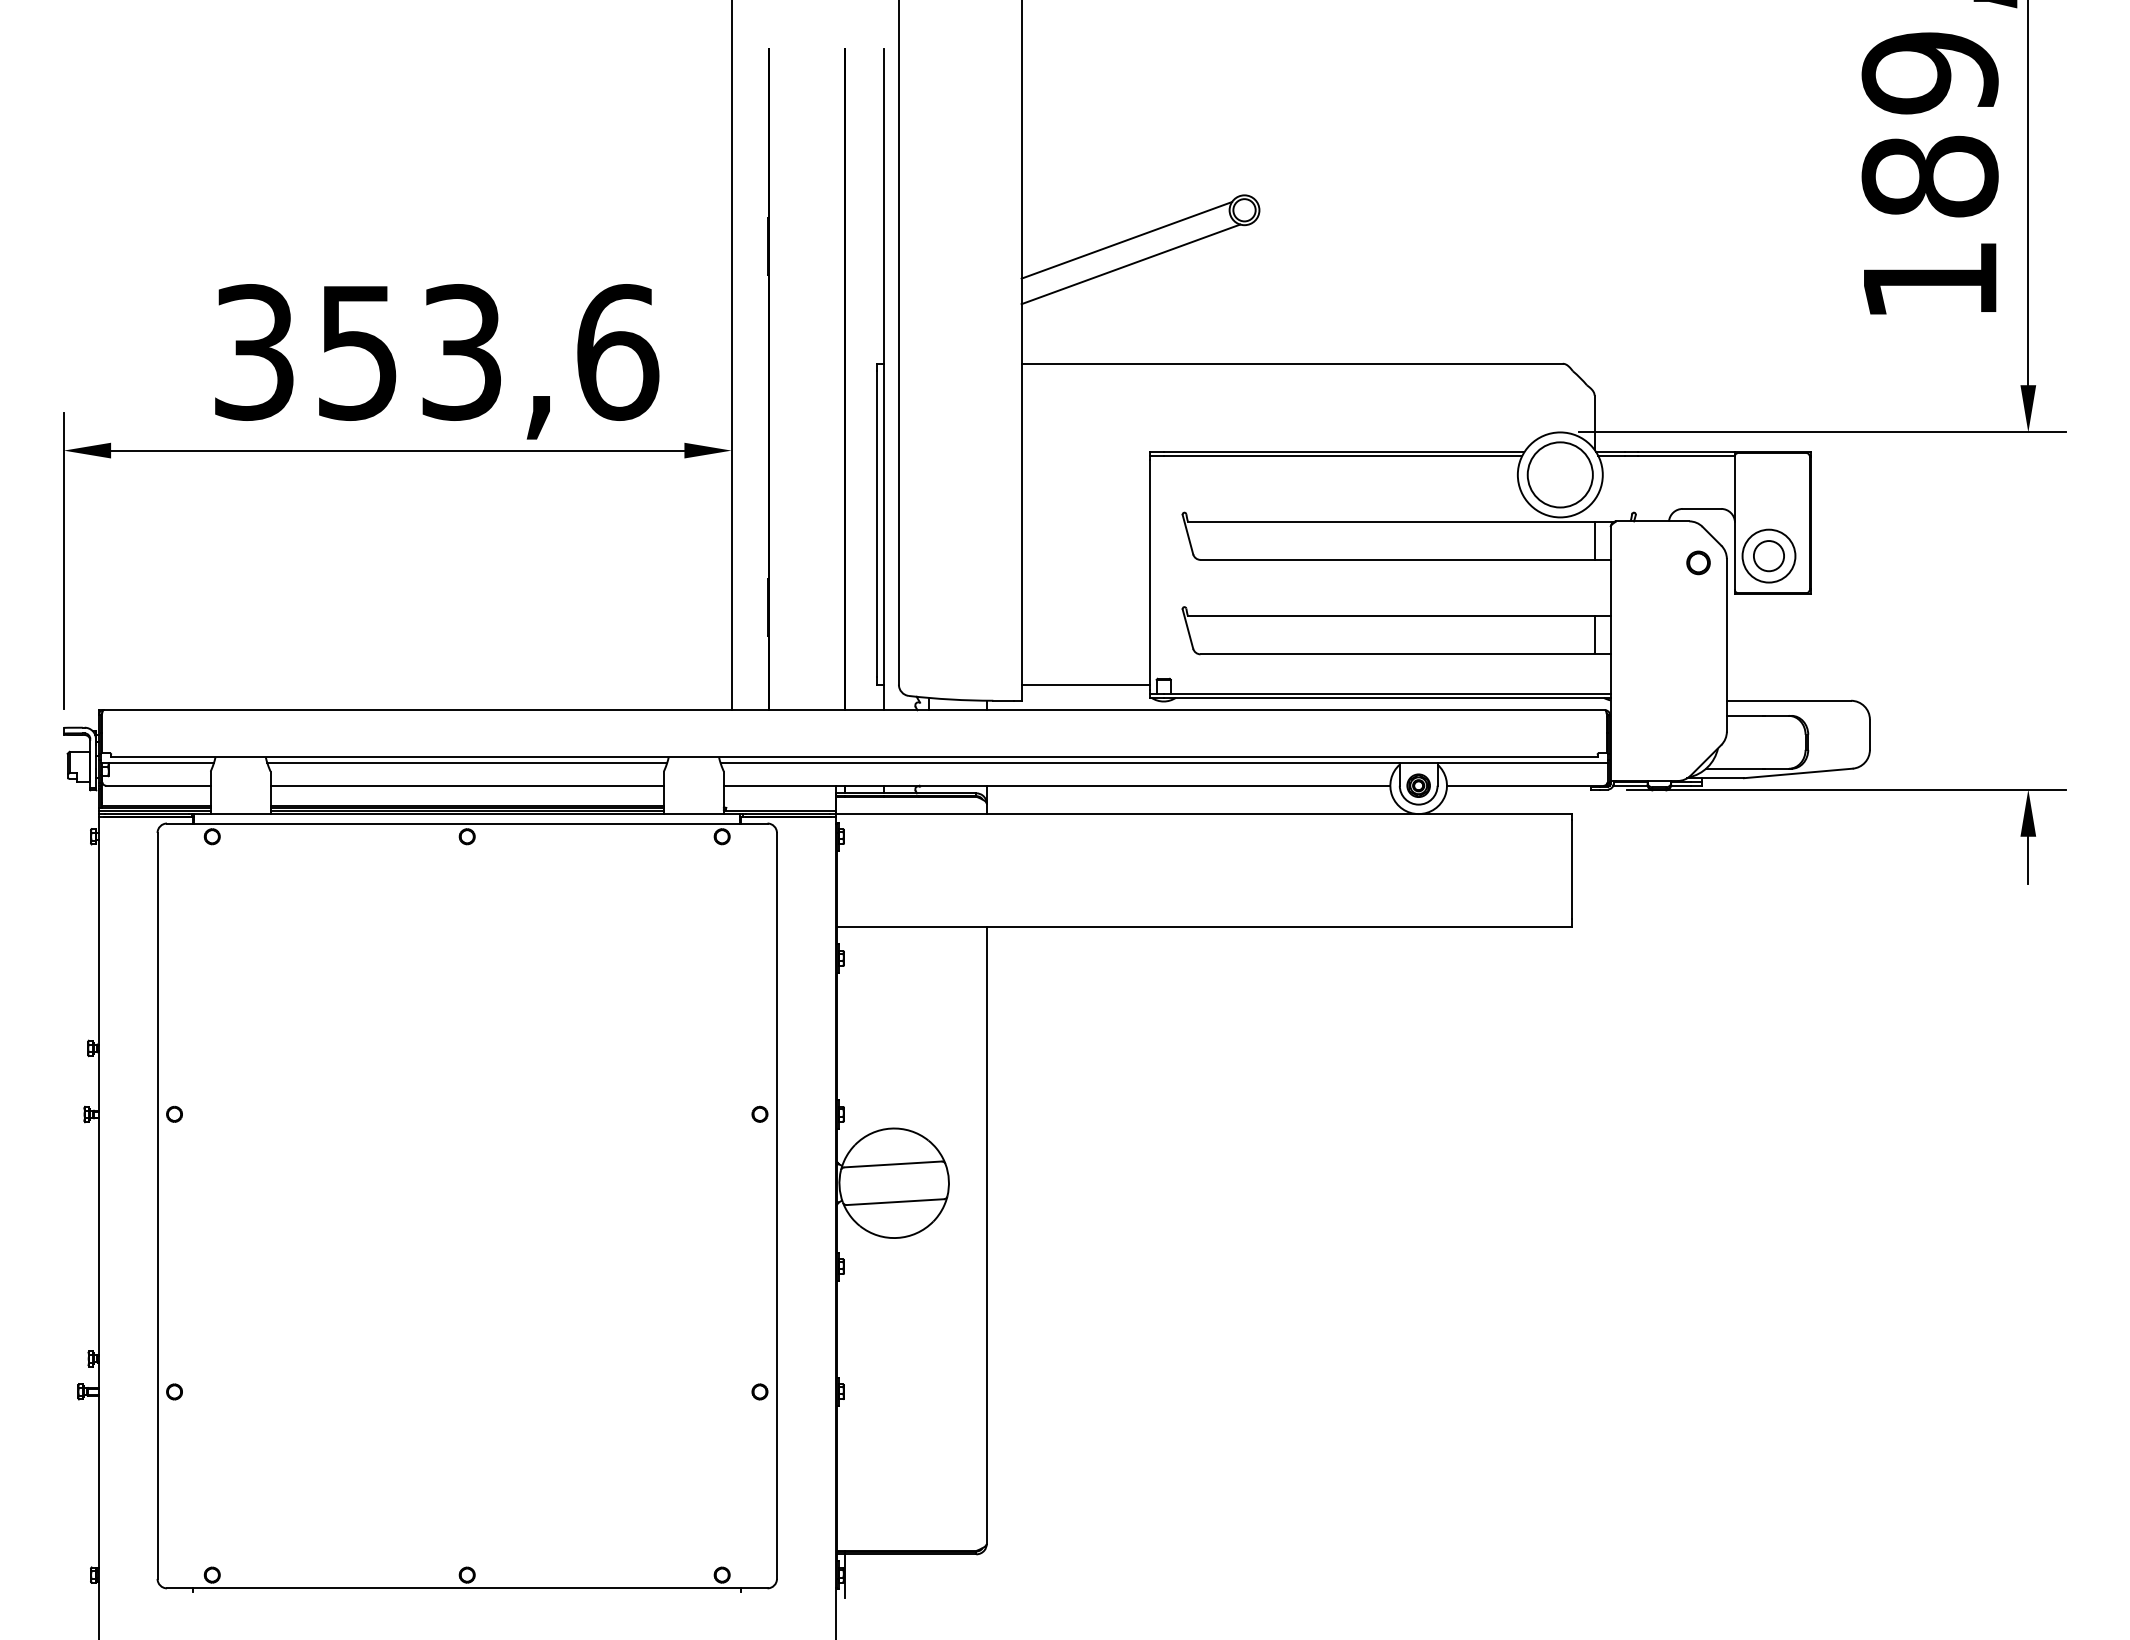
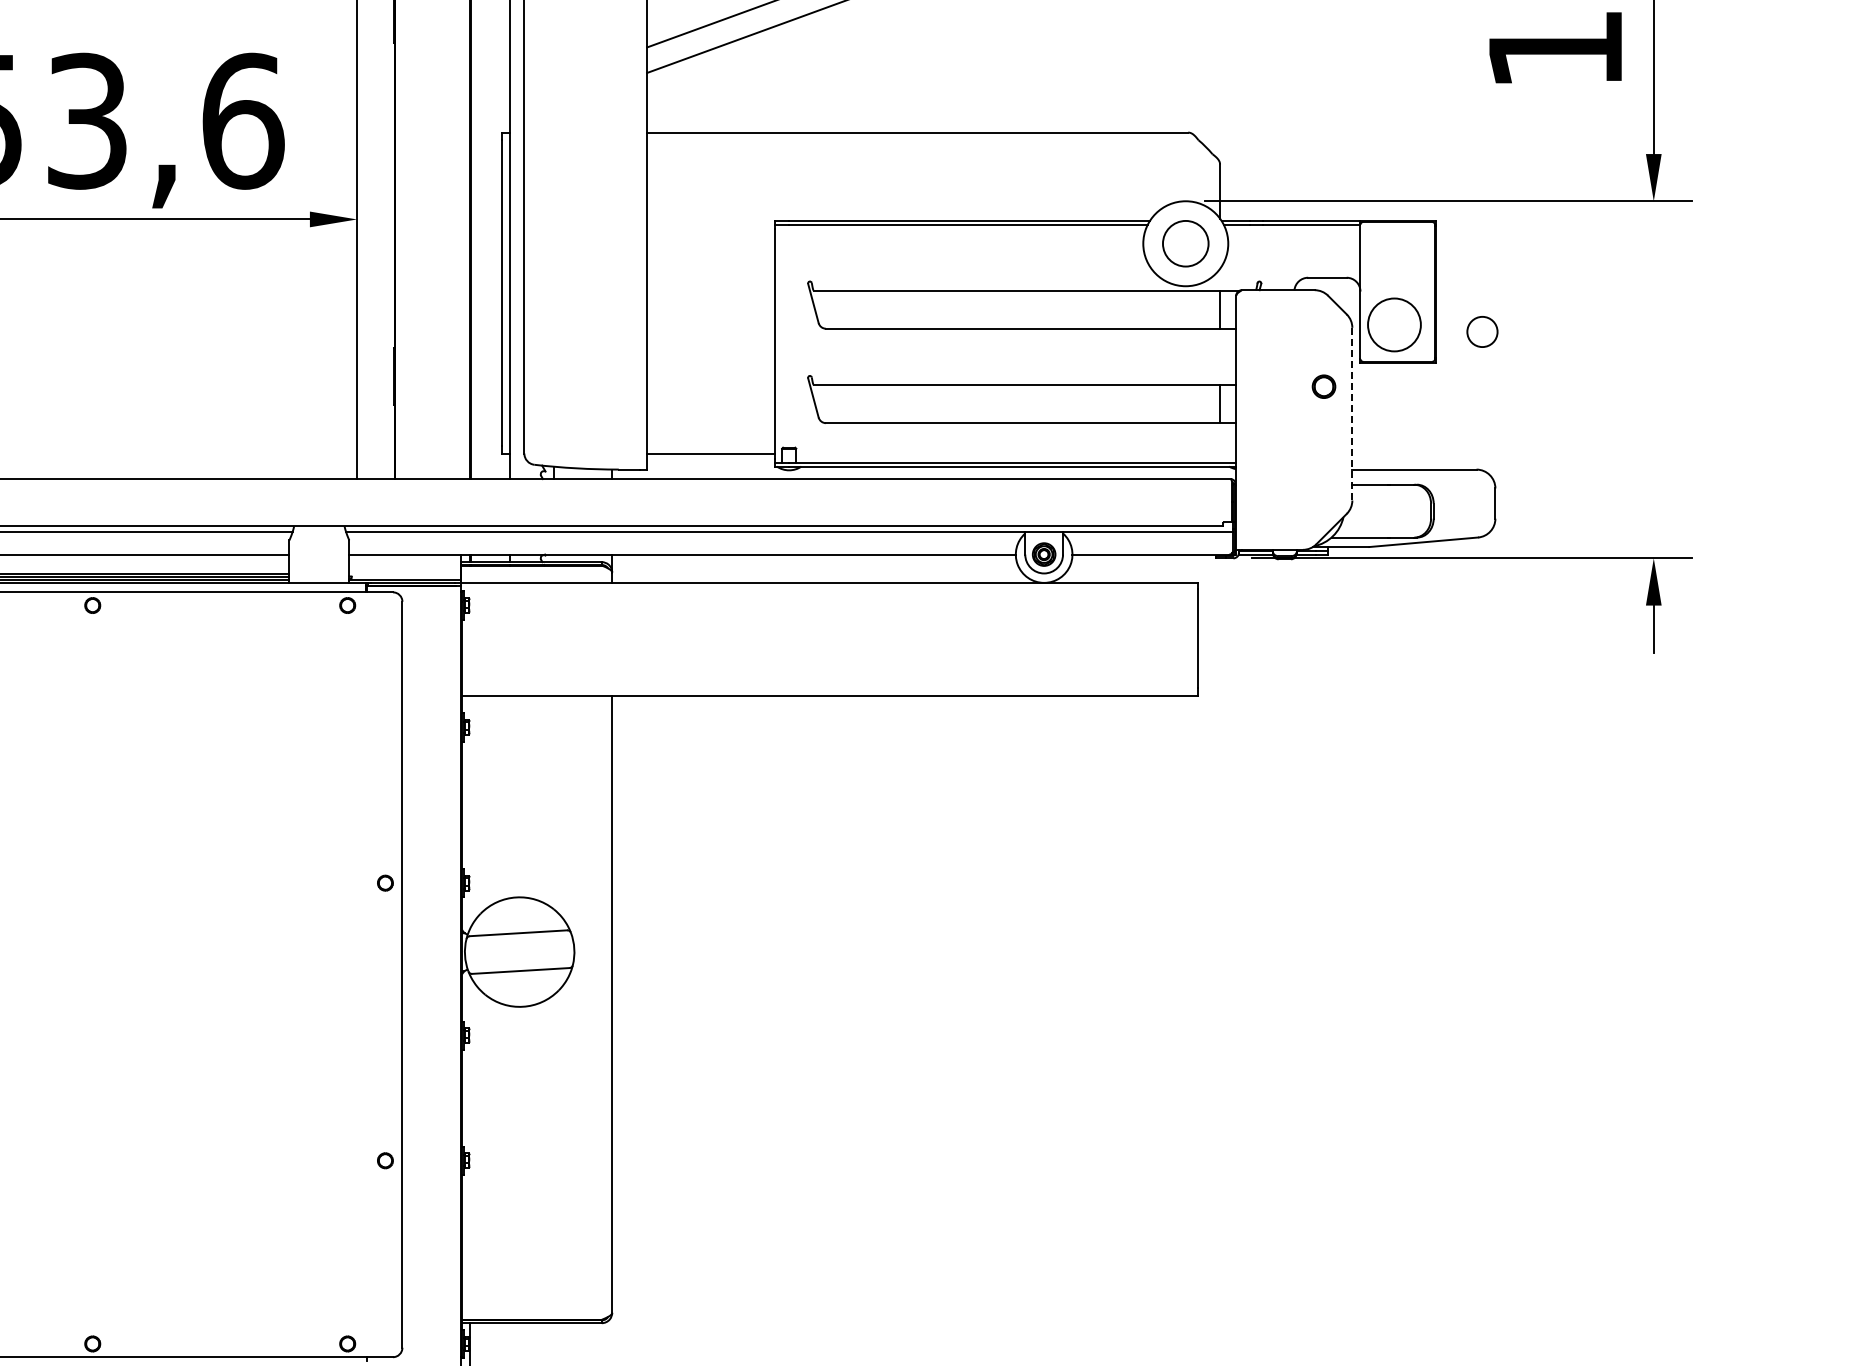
circle: (1559, 474) -> (1184, 243), size x0.7
circle: (1768, 556) -> (1481, 332), moved
part: (1698, 562) -> (1323, 386), moved
line: (1726, 645) -> (1351, 414), solid -> dashed

